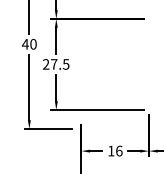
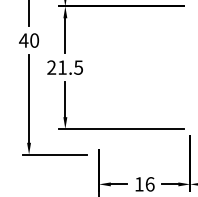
text: (54, 64) -> (62, 67), 27.5 -> 21.5

